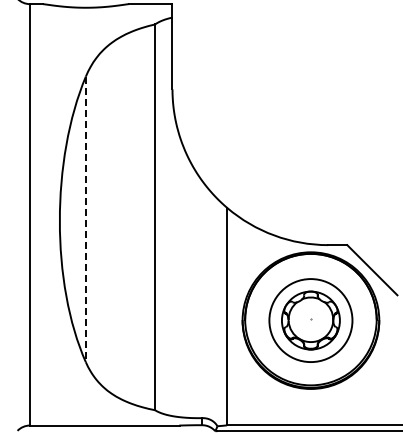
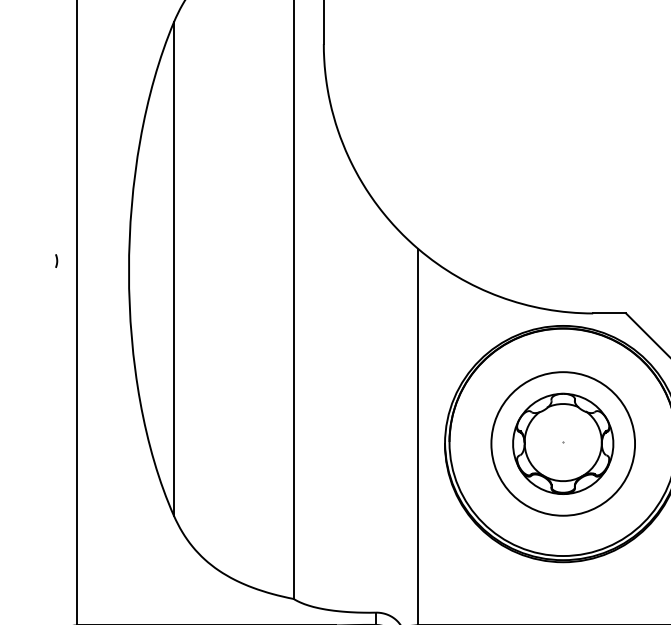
curve: (17, 214) -> (55, 260), added
line: (85, 219) -> (173, 269), dashed -> solid

